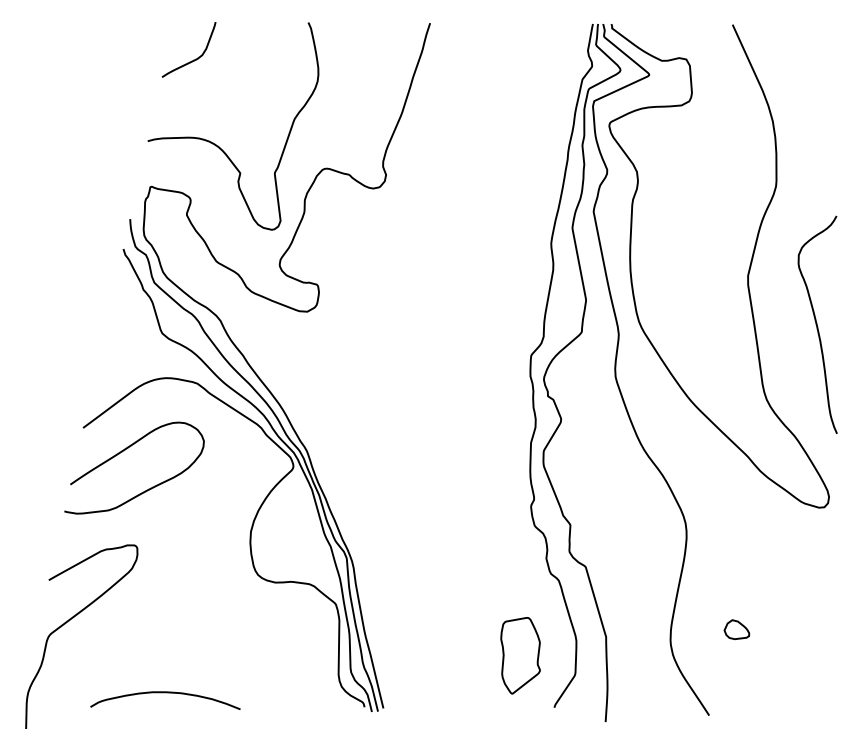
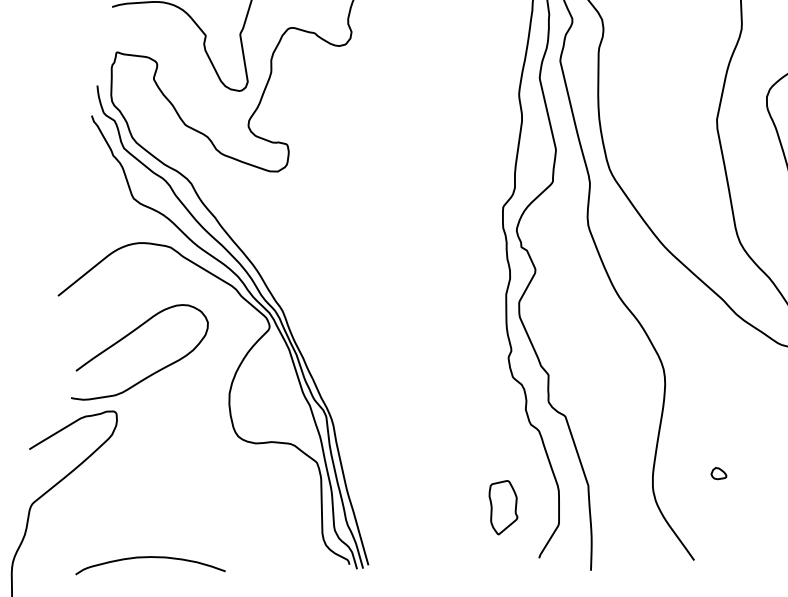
curve: (122, 452) -> (126, 337), moved
part: (736, 629) -> (718, 473), size x0.6
part: (520, 655) -> (503, 507), size x0.7

